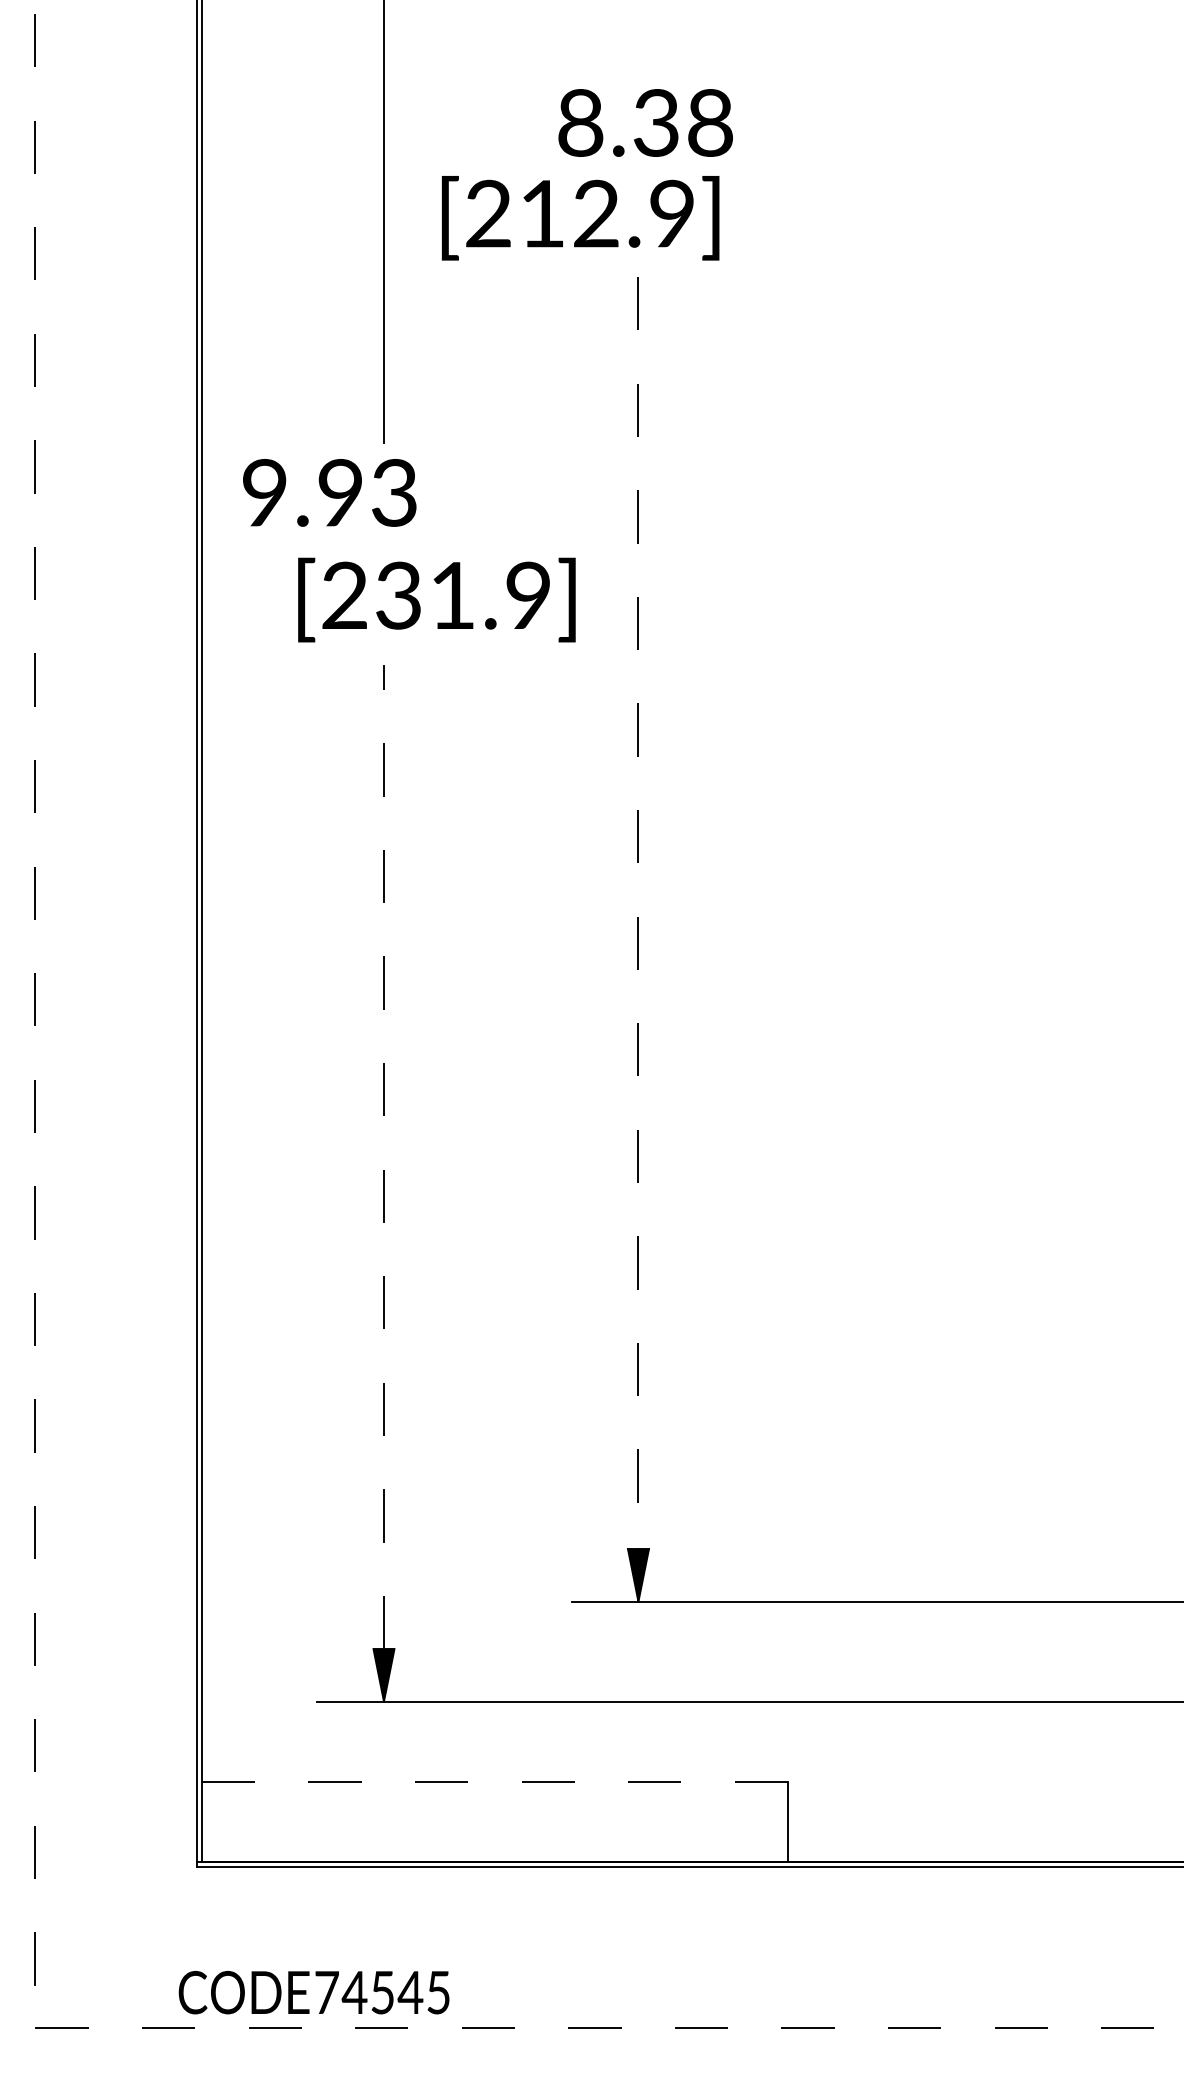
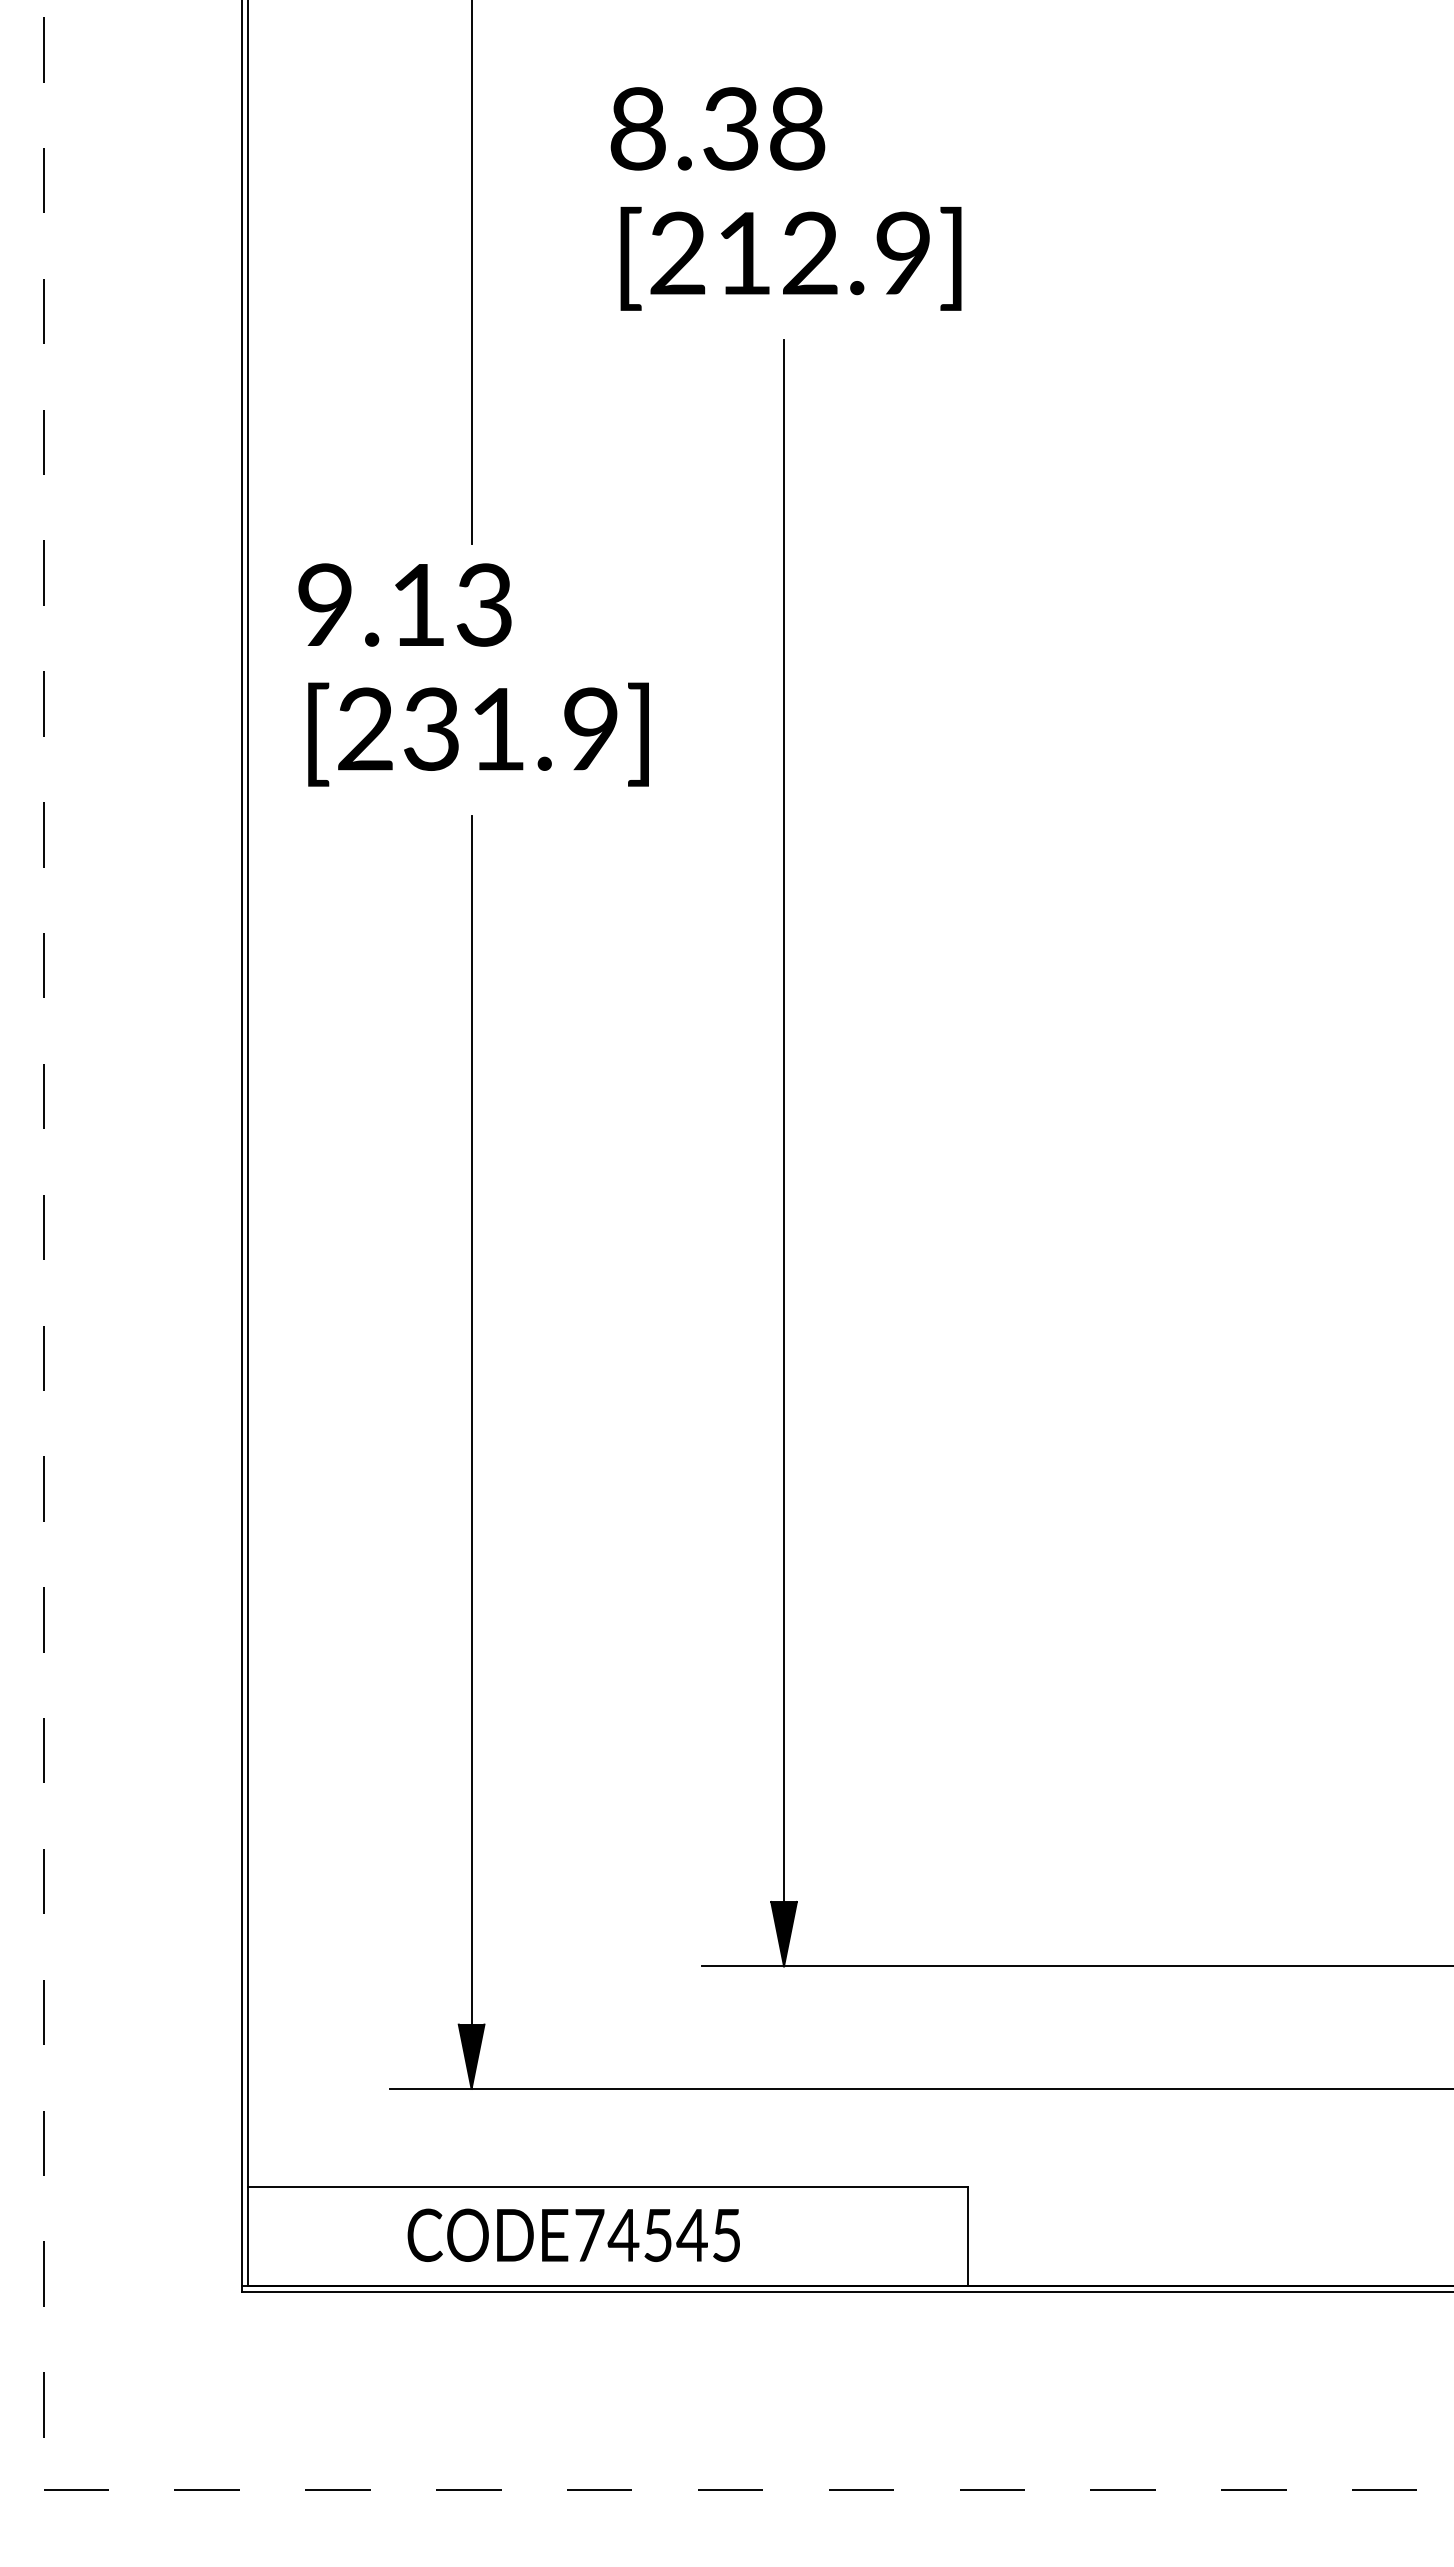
text: (645, 122) -> (717, 128), moved
text: (580, 217) -> (790, 258), moved
text: (339, 492) -> (417, 604), 9.93 -> 9.13
text: (436, 599) -> (478, 734), moved
line: (638, 913) -> (784, 1121), dashed -> solid
line: (383, 1156) -> (471, 1419), dashed -> solid
line: (494, 1781) -> (607, 2187), dashed -> solid
text: (313, 1991) -> (573, 2234), moved

